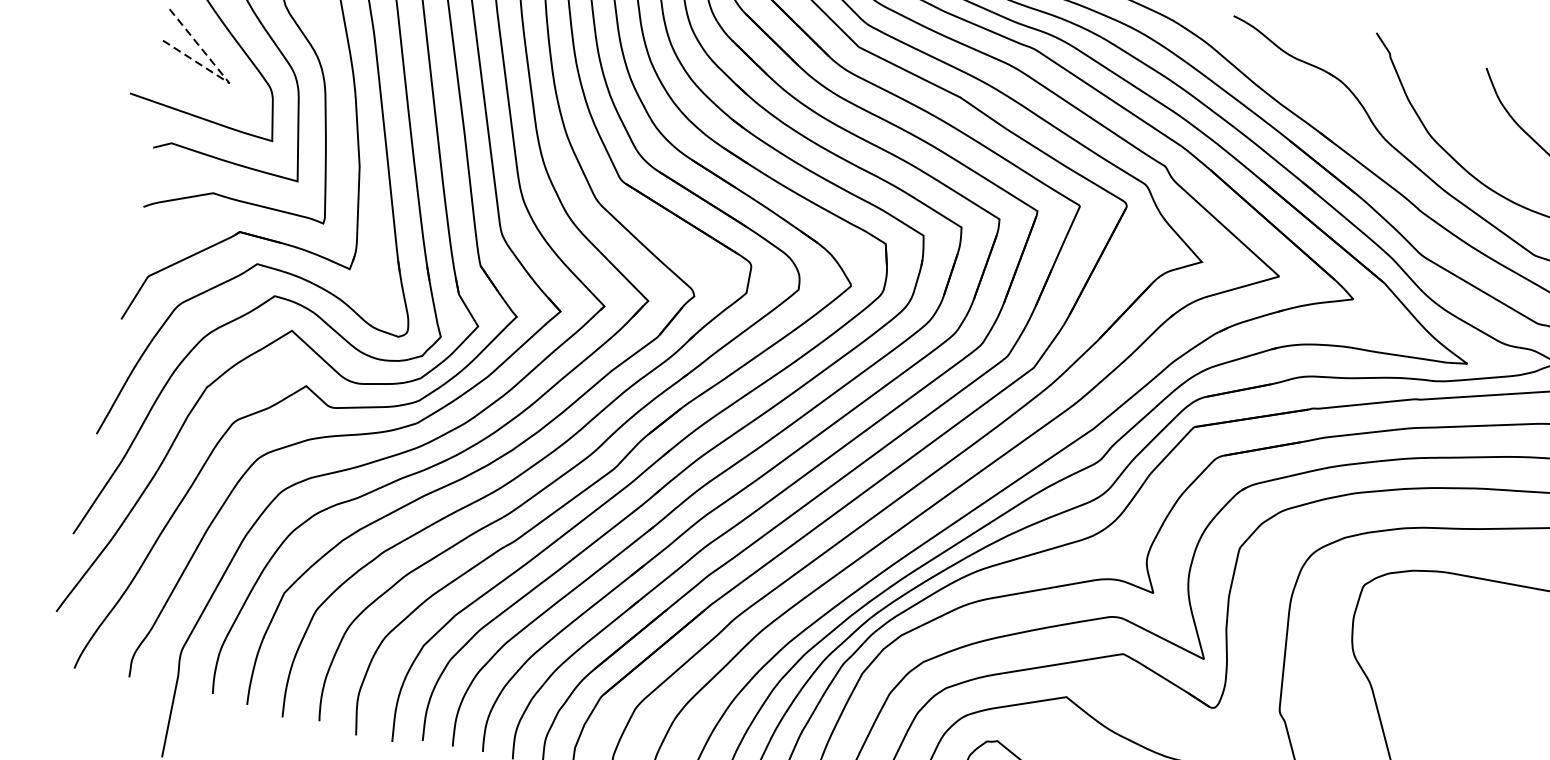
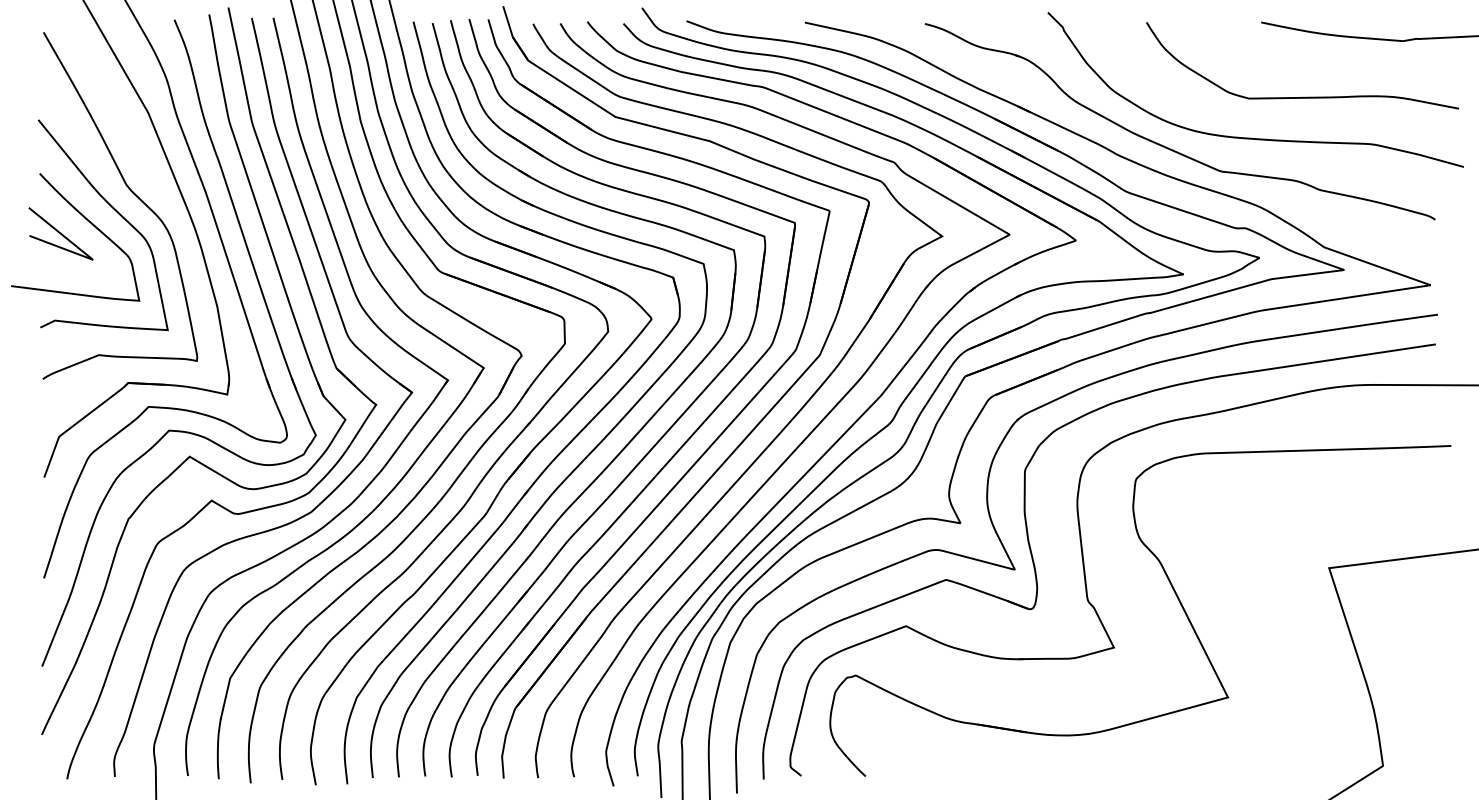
line: (224, 77) -> (87, 255), dashed -> solid

